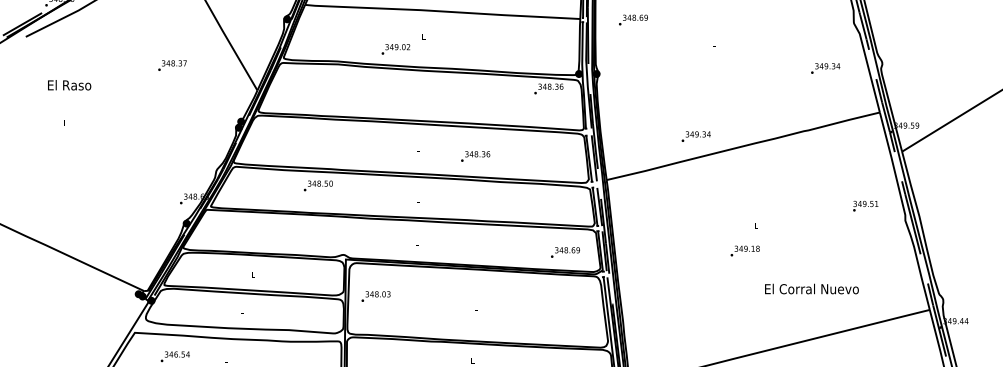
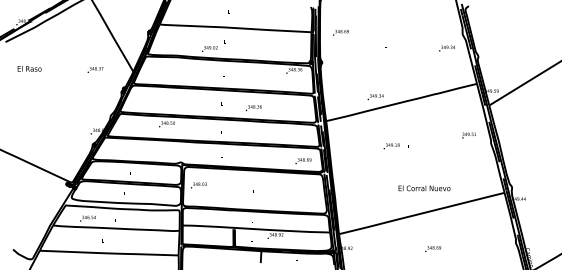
text: (172, 64) -> (95, 69), moved
text: (824, 68) -> (446, 48), moved
text: (744, 251) -> (391, 146), moved
text: (811, 289) -> (424, 188), moved

